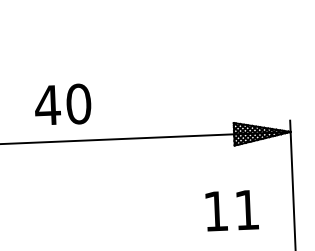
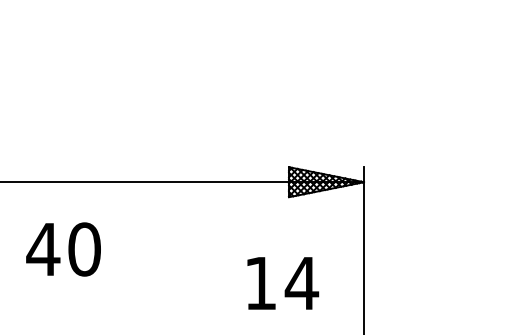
text: (62, 104) -> (63, 249), moved
text: (246, 210) -> (301, 283), 11 -> 14

